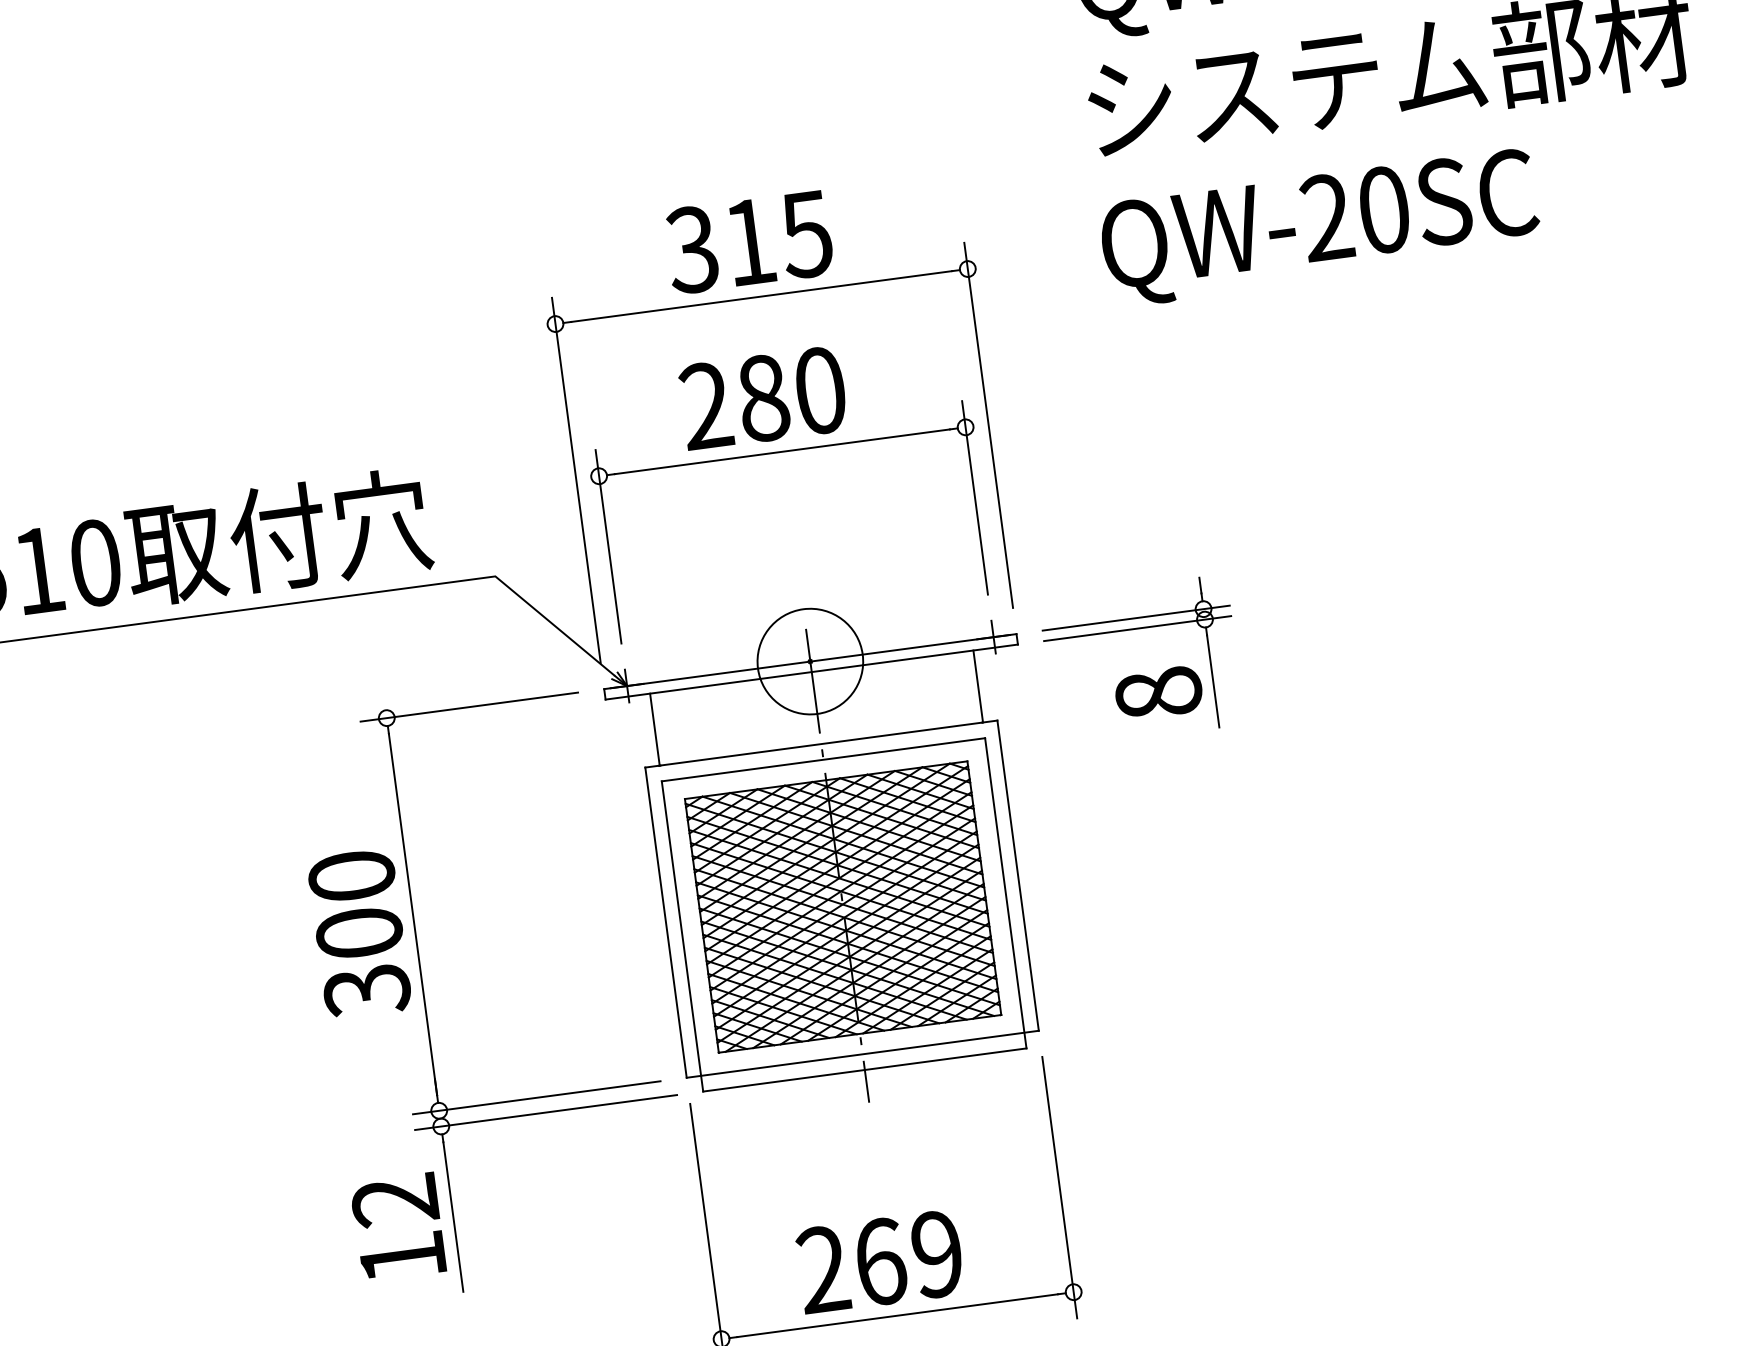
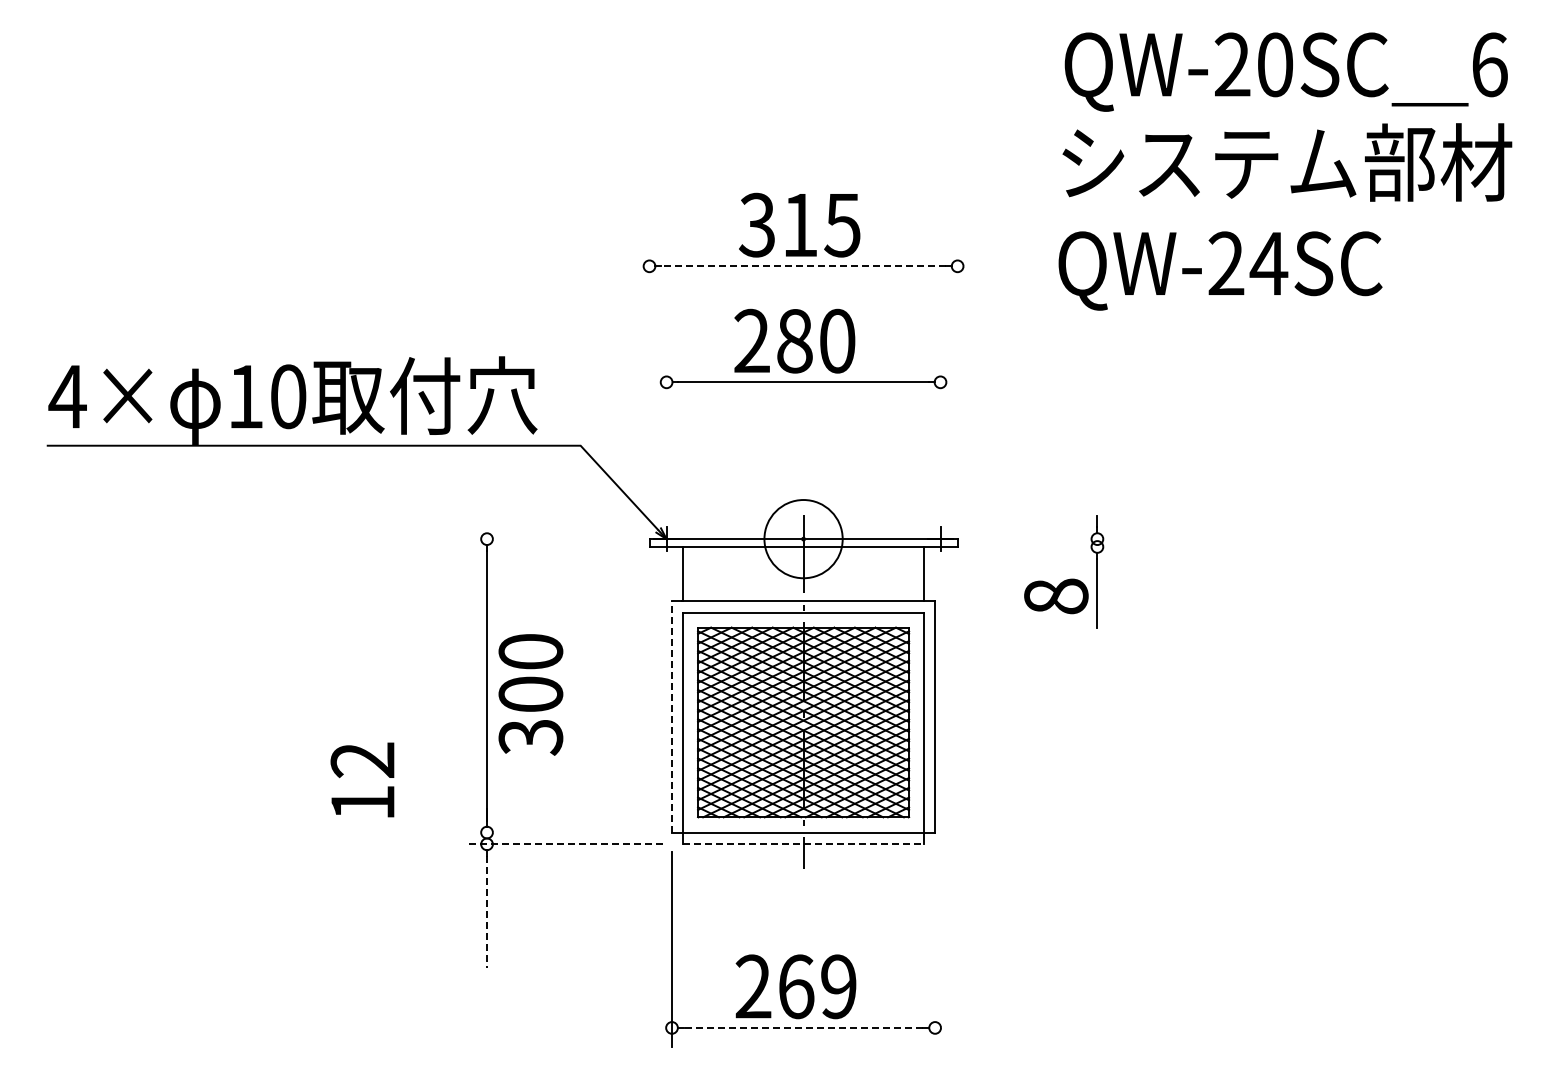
text: (1383, 209) -> (1268, 263), QW-20SC -> QW-24SC
line: (761, 296) -> (803, 266), solid -> dashed
line: (988, 424) -> (957, 382), removed
line: (576, 479) -> (649, 382), removed
line: (974, 497) -> (940, 434), removed
line: (608, 546) -> (666, 434), removed
line: (1135, 618) -> (1046, 539), removed
line: (1136, 628) -> (1046, 546), removed
line: (469, 707) -> (548, 539), removed
line: (666, 922) -> (672, 716), solid -> dashed
text: (358, 933) -> (530, 694), moved
line: (864, 1070) -> (803, 844), solid -> dashed
line: (536, 1097) -> (559, 832), removed
line: (546, 1112) -> (565, 844), solid -> dashed
line: (1060, 1187) -> (935, 949), removed
line: (453, 1216) -> (487, 911), solid -> dashed
text: (398, 1226) -> (362, 779), moved
line: (897, 1315) -> (803, 1027), solid -> dashed

